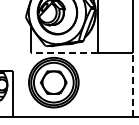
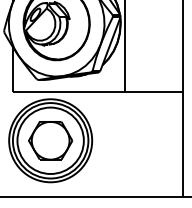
line: (64, 53) -> (68, 92), dashed -> solid
line: (132, 84) -> (182, 143), dashed -> solid

